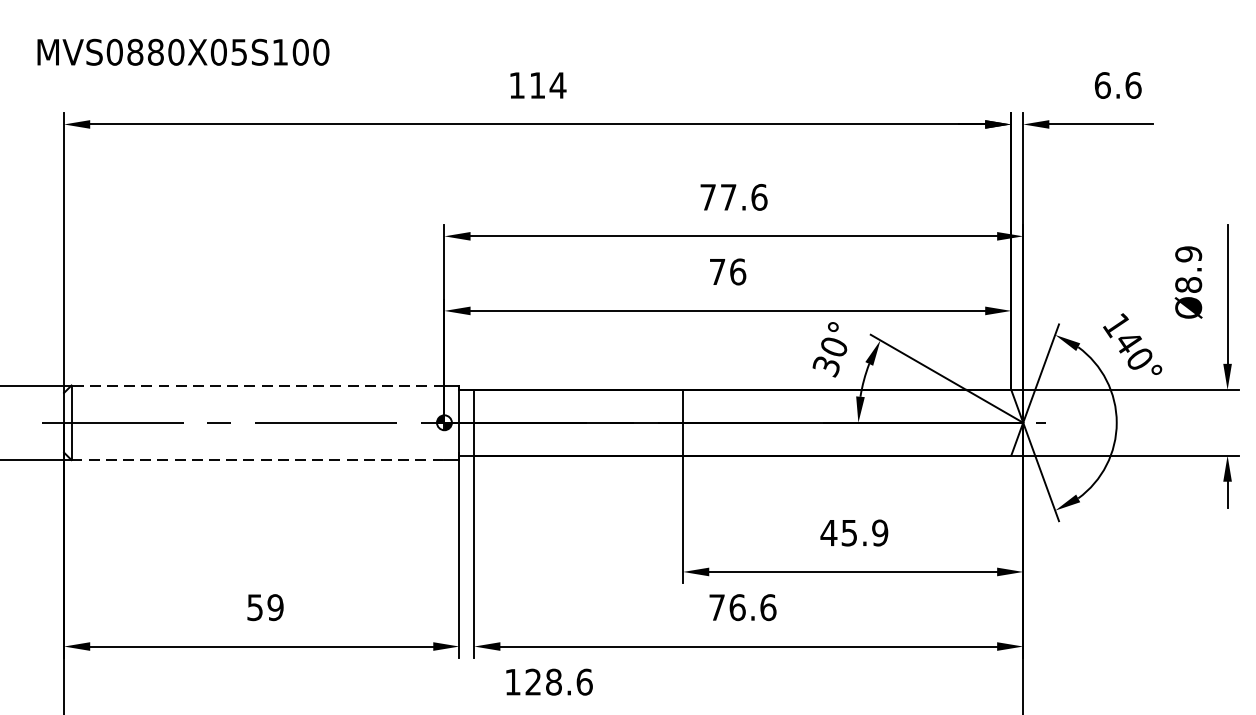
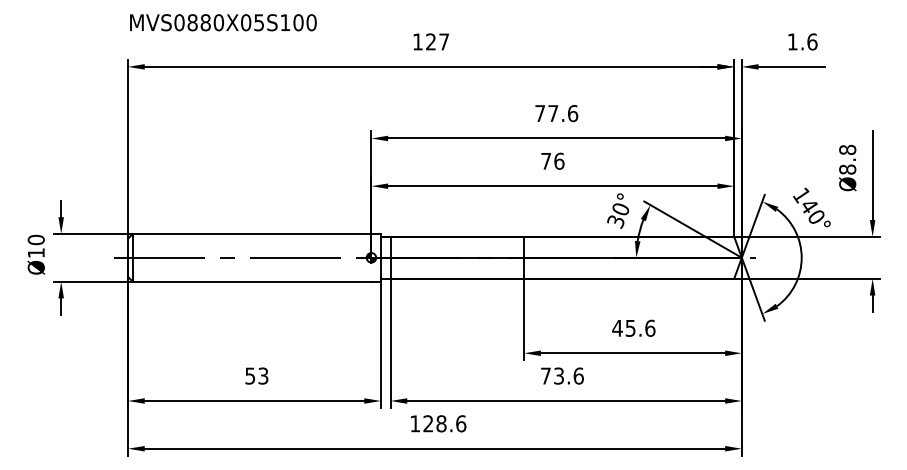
text: (183, 51) -> (223, 22), moved
text: (547, 84) -> (437, 41), 114 -> 127
text: (1102, 84) -> (792, 41), 6.6 -> 1.6
text: (1188, 253) -> (847, 149), Ø8.9 -> Ø8.8
line: (257, 384) -> (251, 233), dashed -> solid
line: (258, 459) -> (252, 281), dashed -> solid
text: (880, 531) -> (650, 327), 45.9 -> 45.6
text: (275, 606) -> (263, 375), 59 -> 53
text: (738, 606) -> (559, 375), 76.6 -> 73.6

